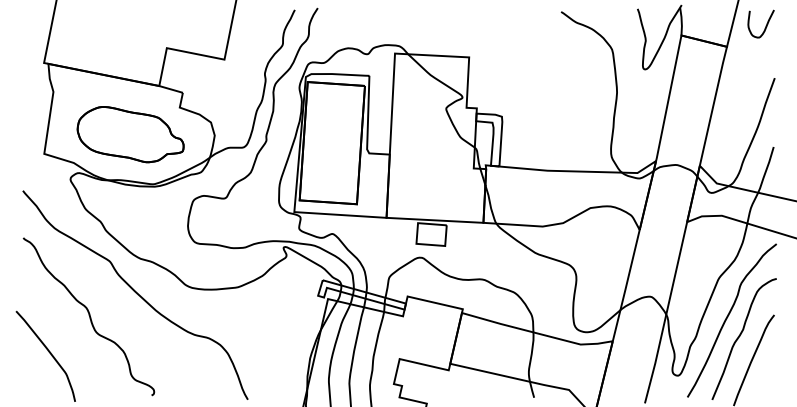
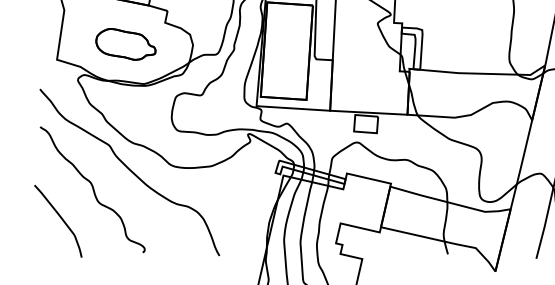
part: (130, 134) -> (125, 44), size x0.7

